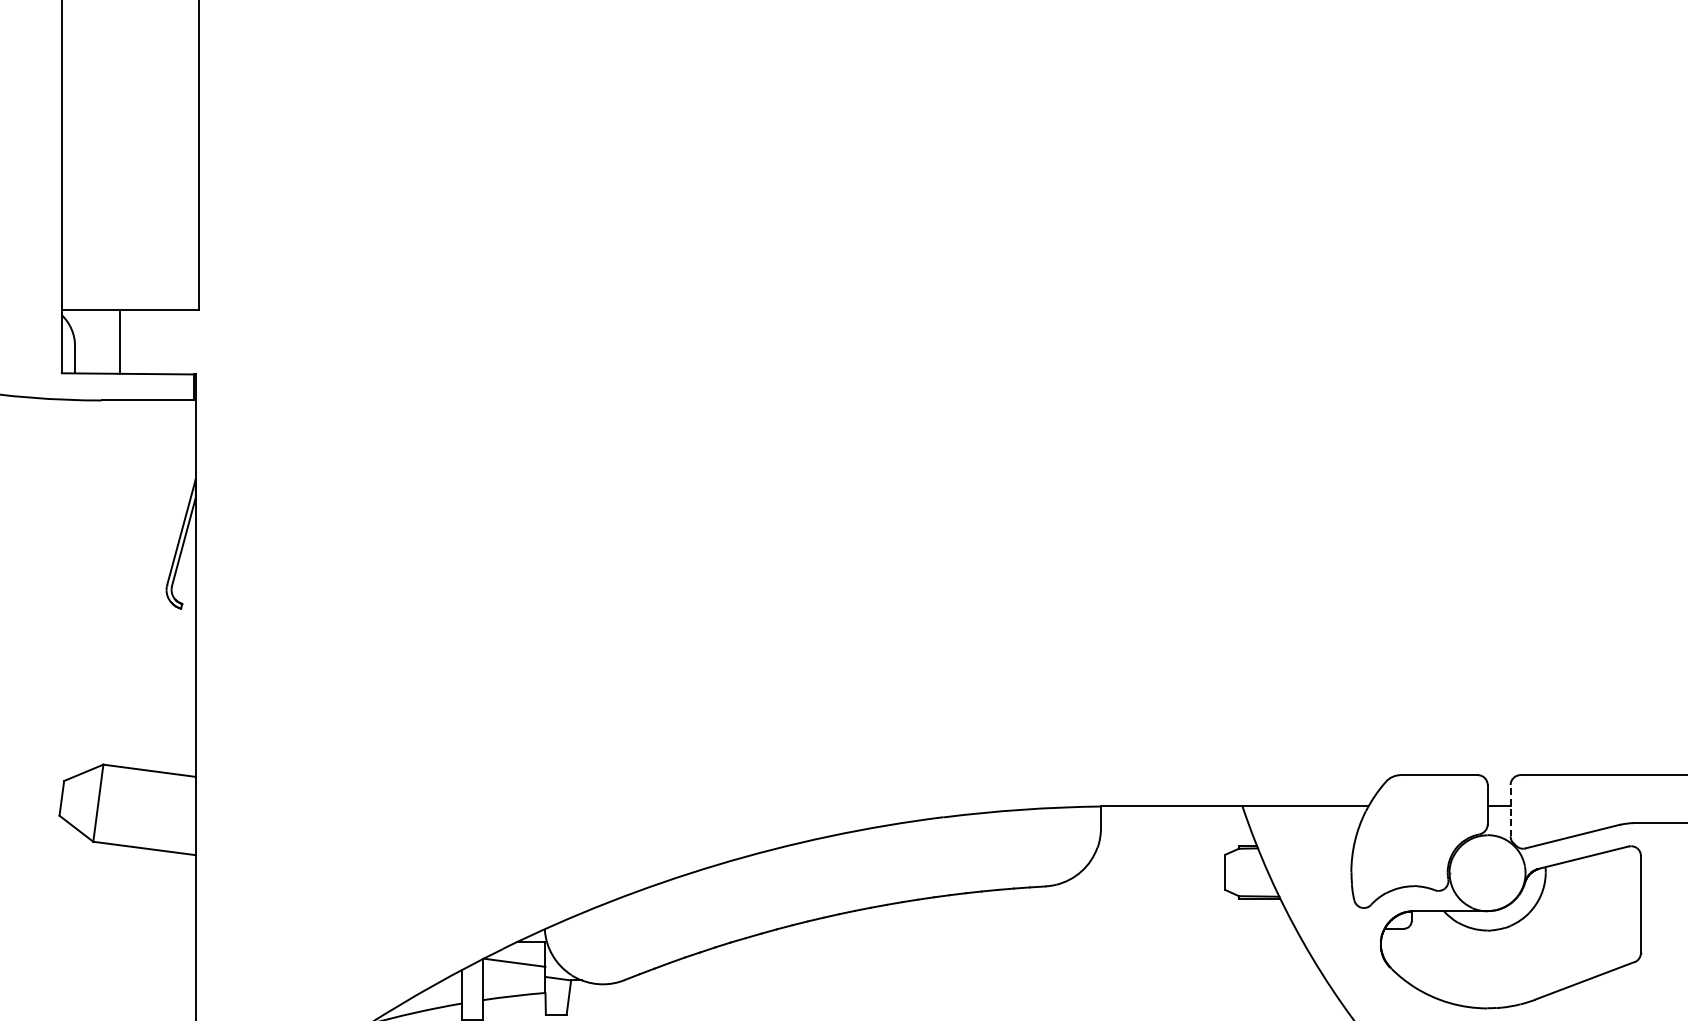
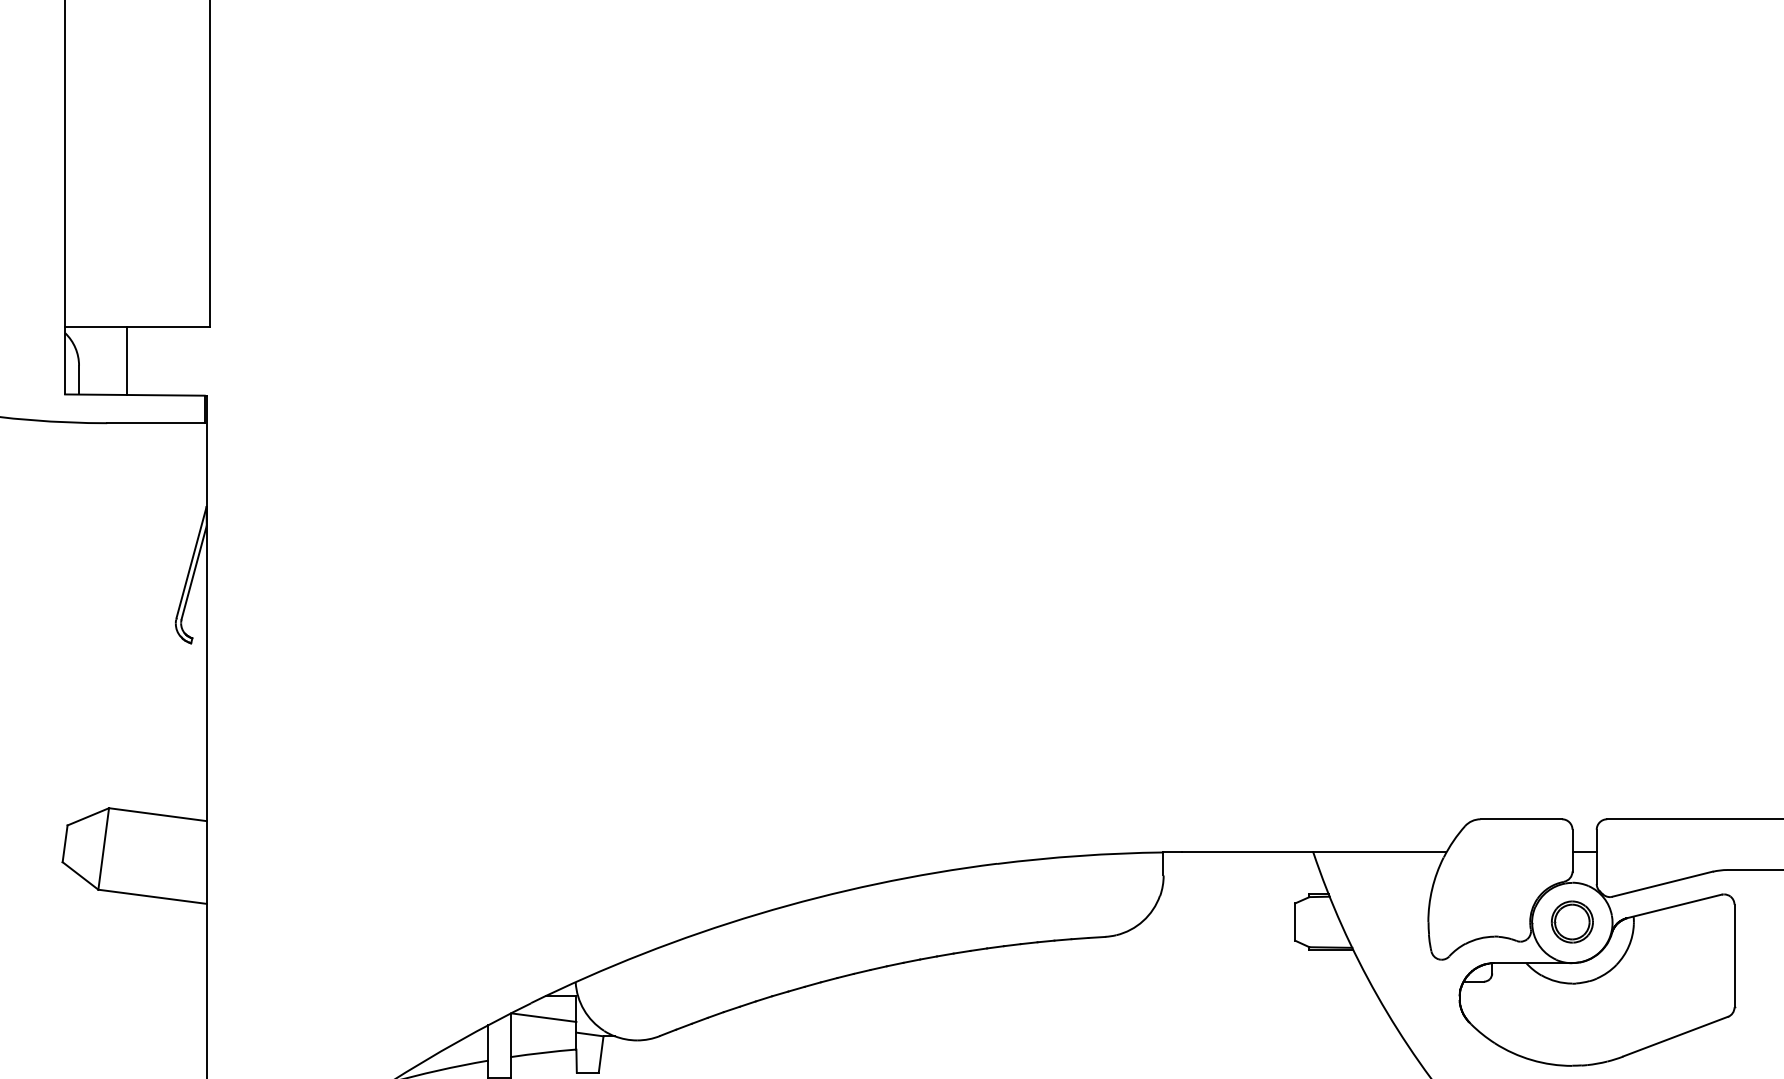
line: (1510, 810) -> (1596, 856), dashed -> solid
part: (1486, 871) -> (1571, 921), added

